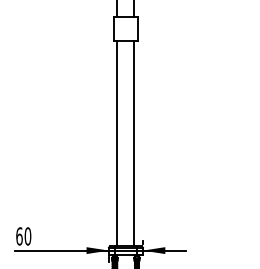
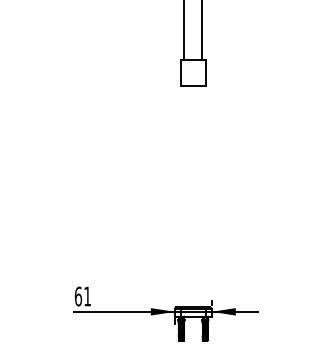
line: (117, 143) -> (184, 196), removed
line: (134, 143) -> (202, 196), removed
text: (27, 236) -> (87, 296), 60 -> 61

